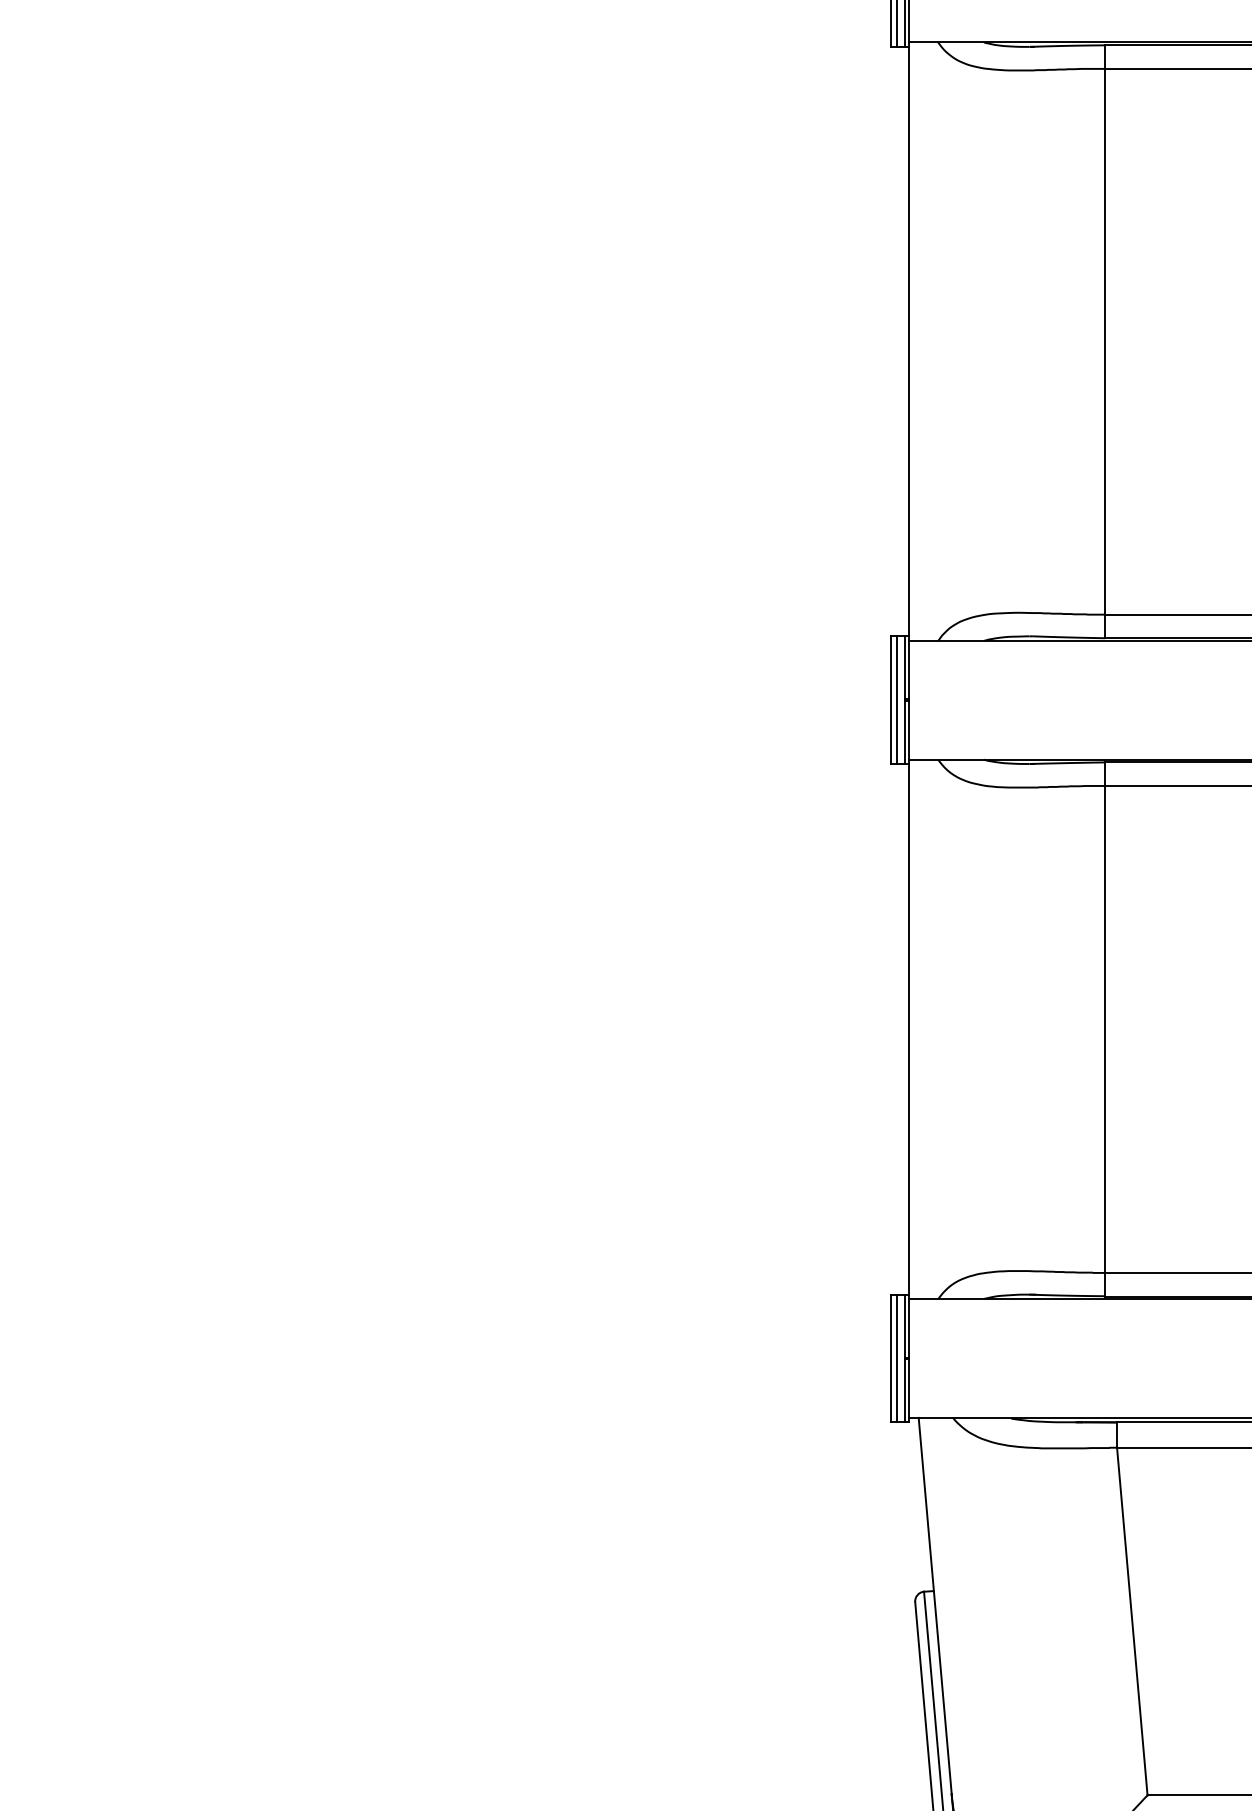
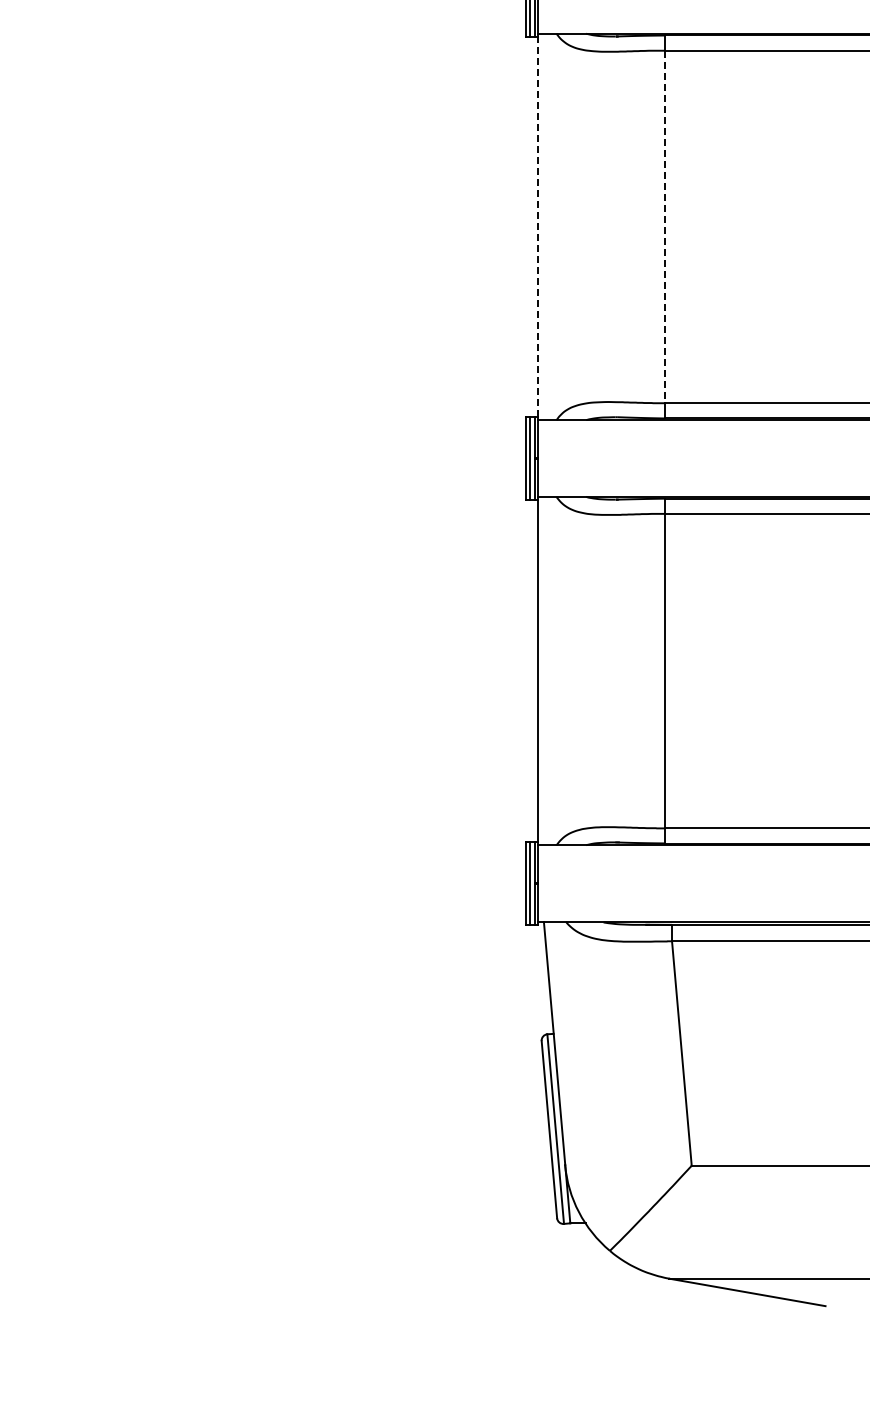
line: (908, 341) -> (537, 226), solid -> dashed
line: (1105, 342) -> (664, 227), solid -> dashed

